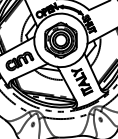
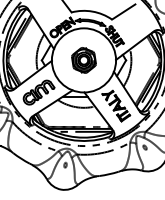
part: (60, 40) -> (83, 60), size x0.6

